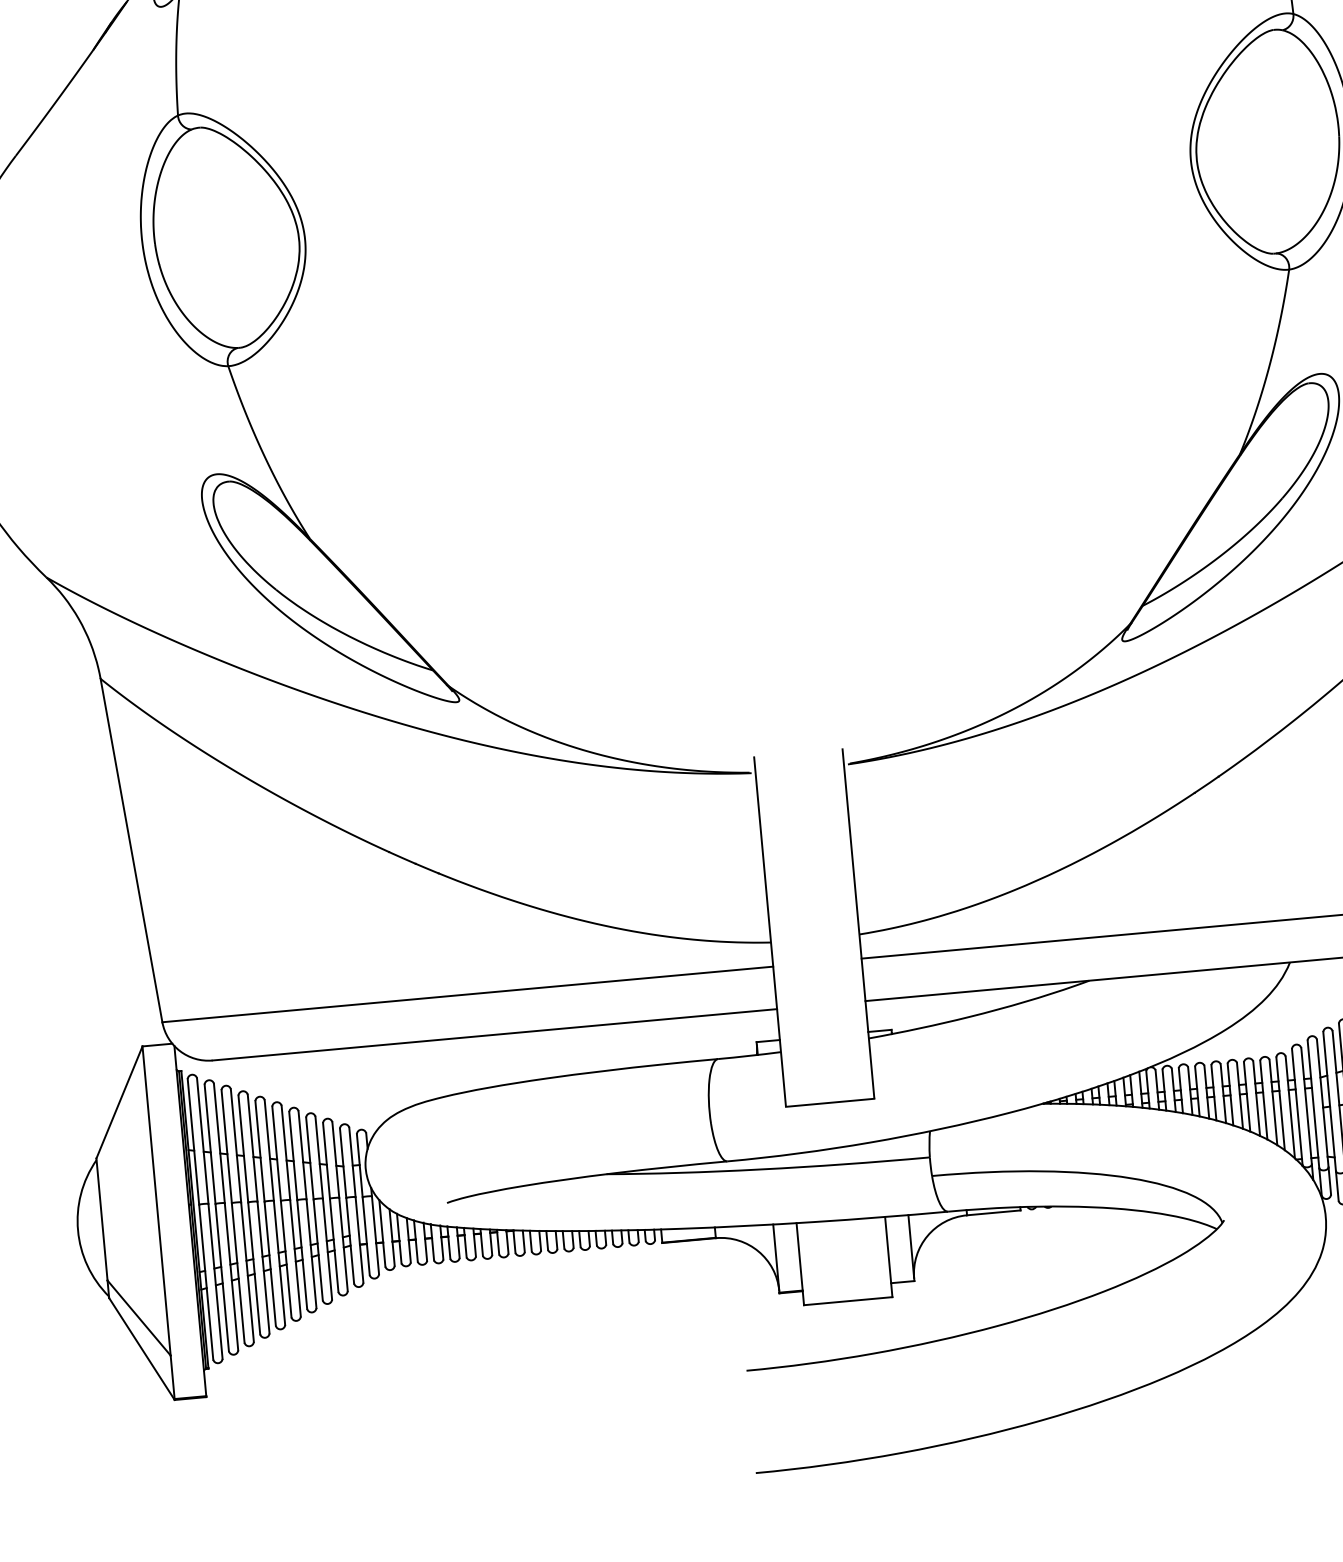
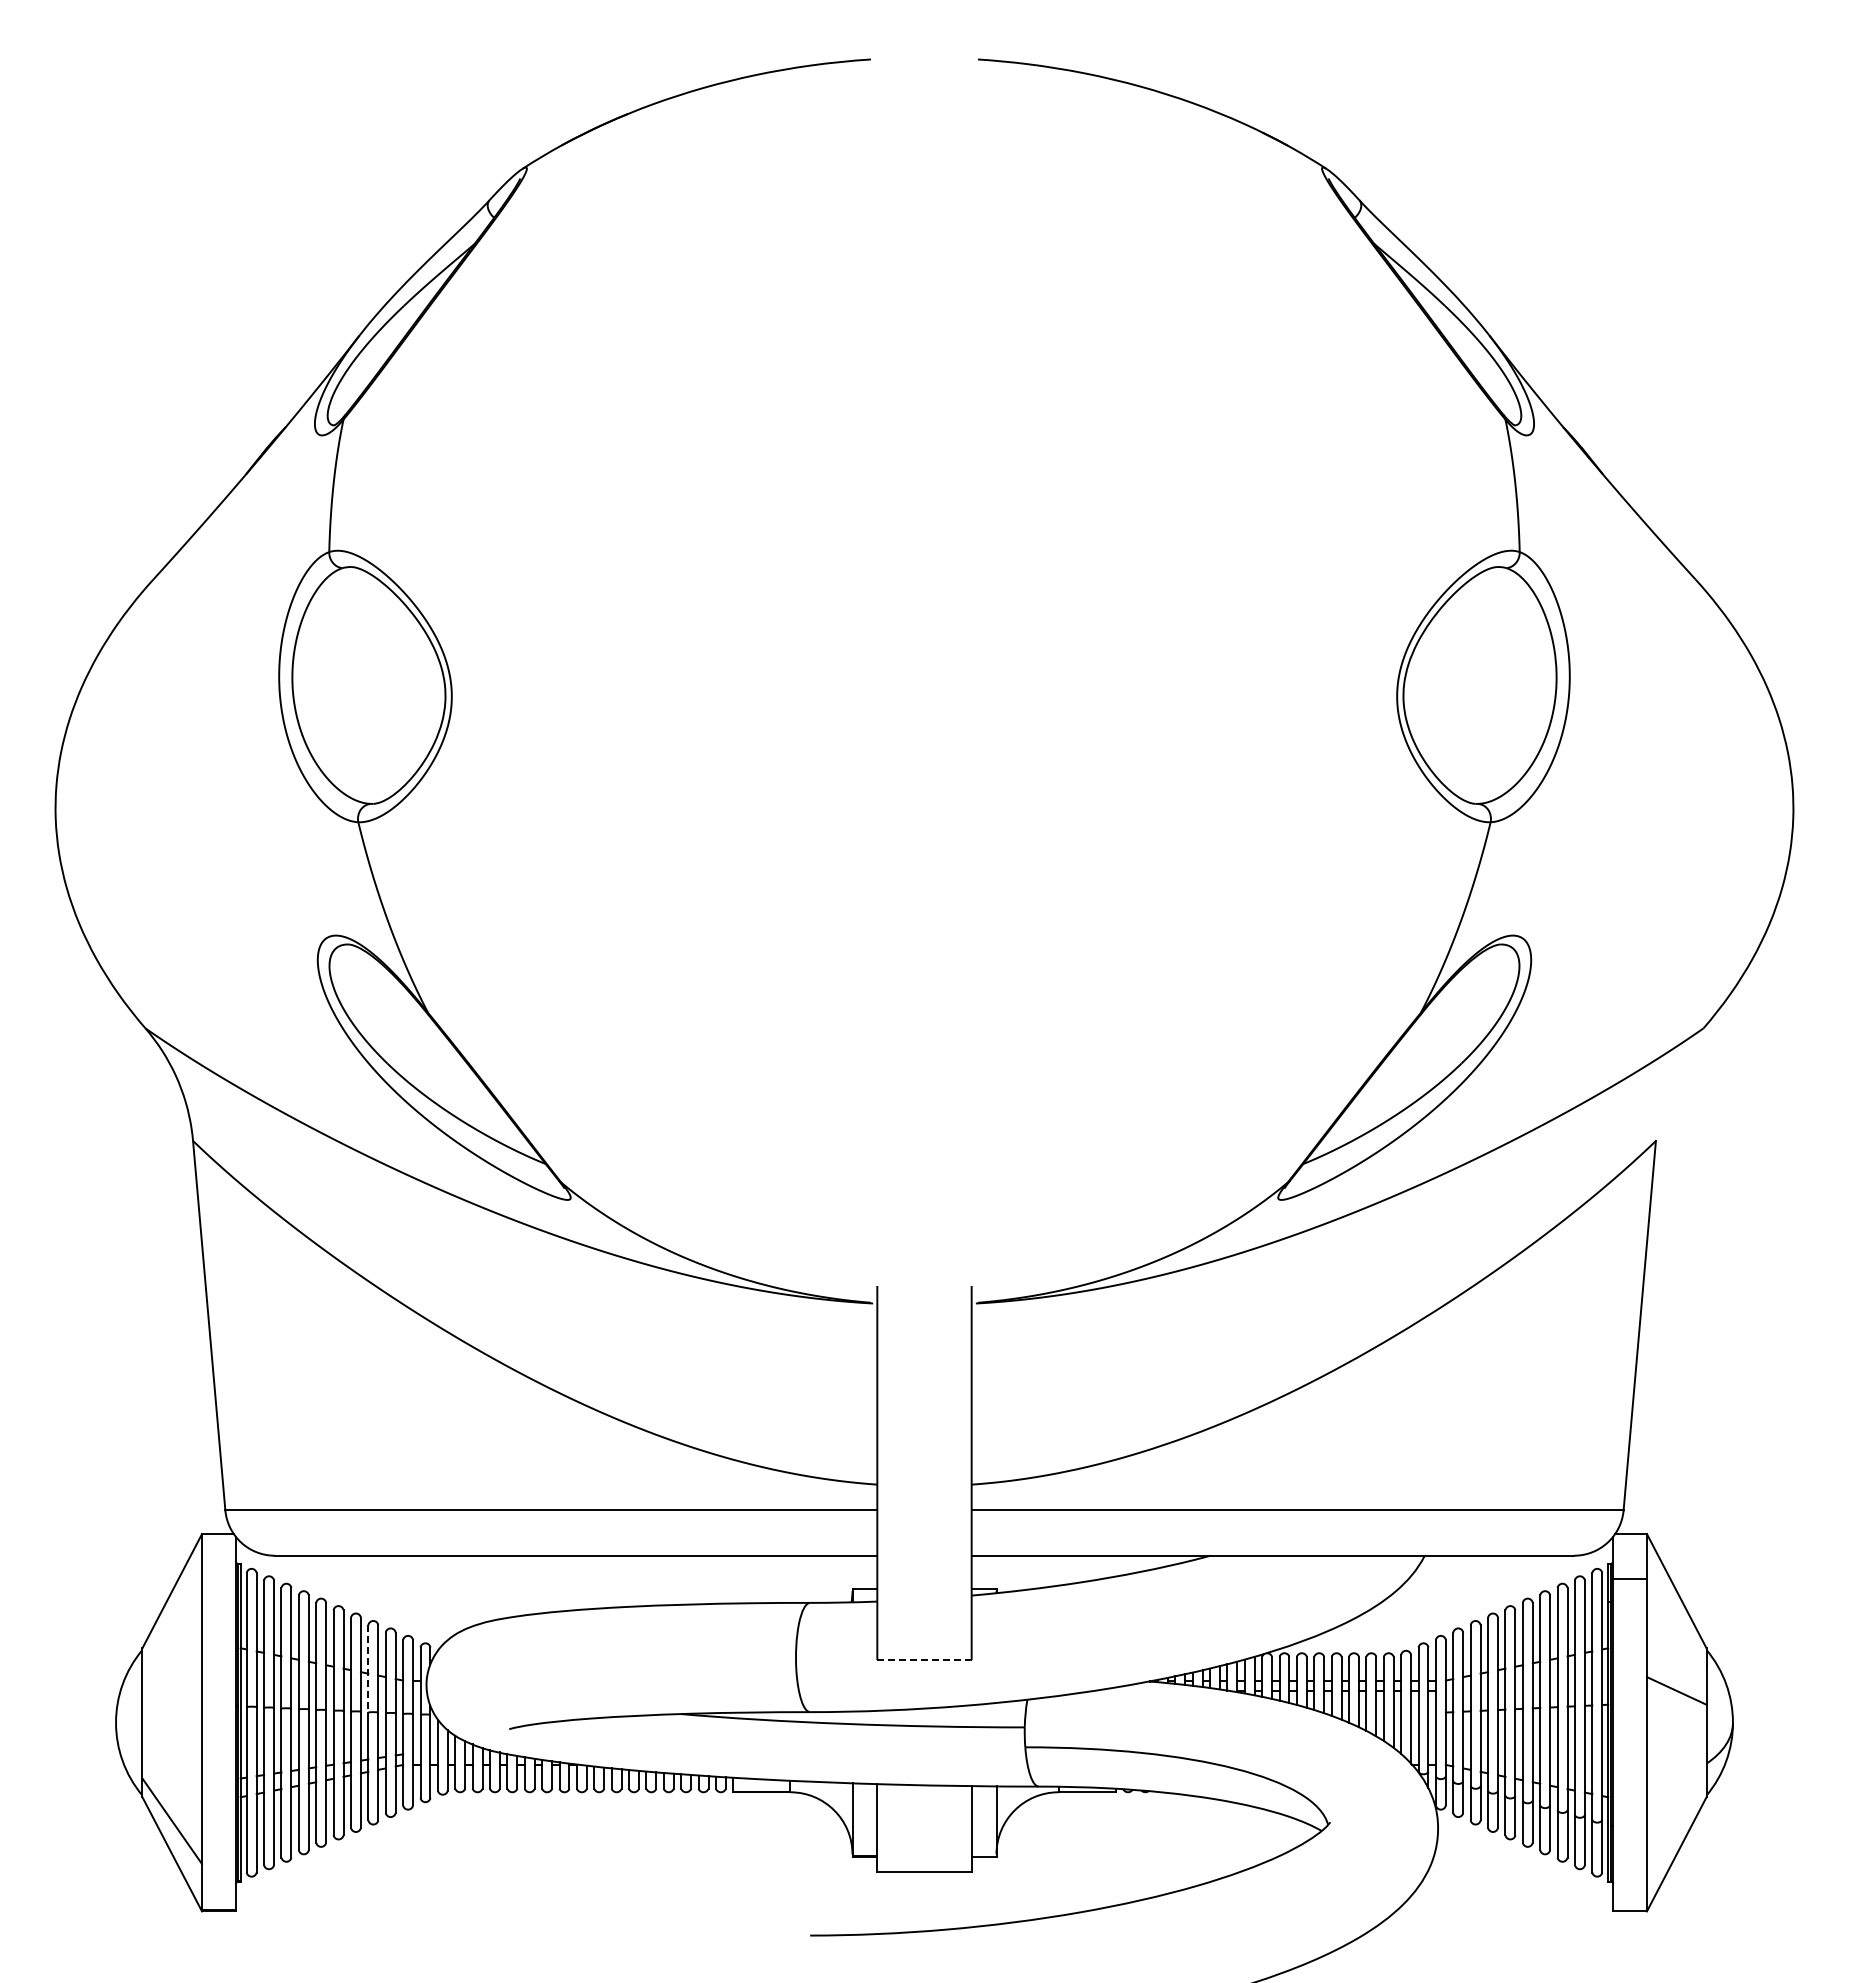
line: (830, 1103) -> (924, 1660), solid -> dashed
line: (309, 1158) -> (368, 1668), solid -> dashed

